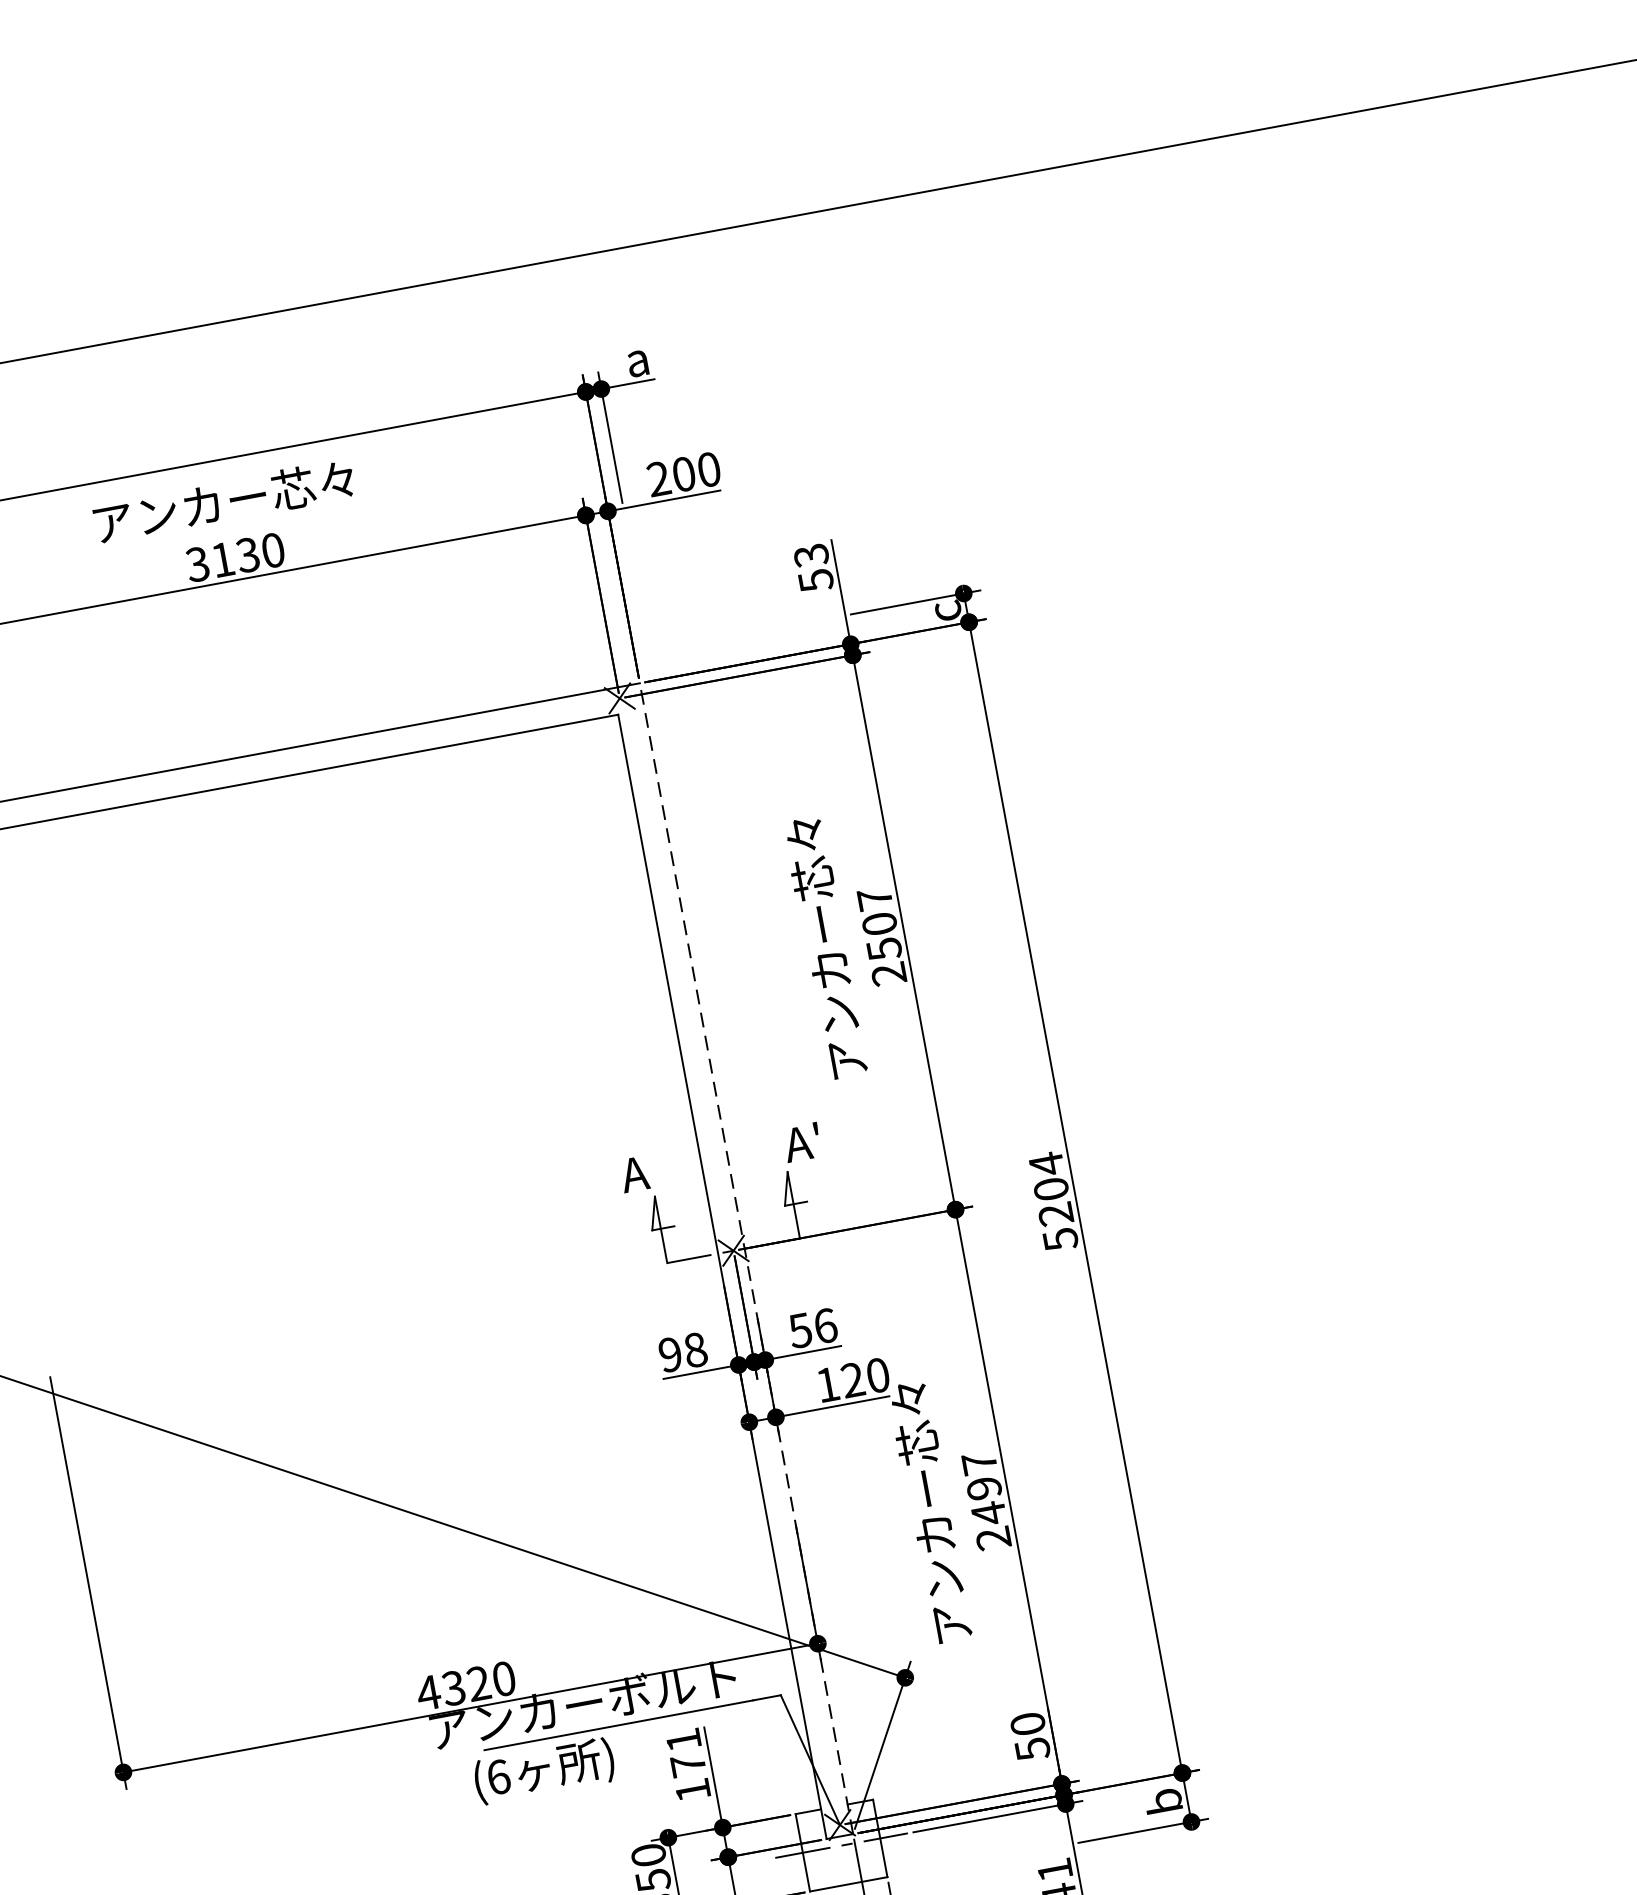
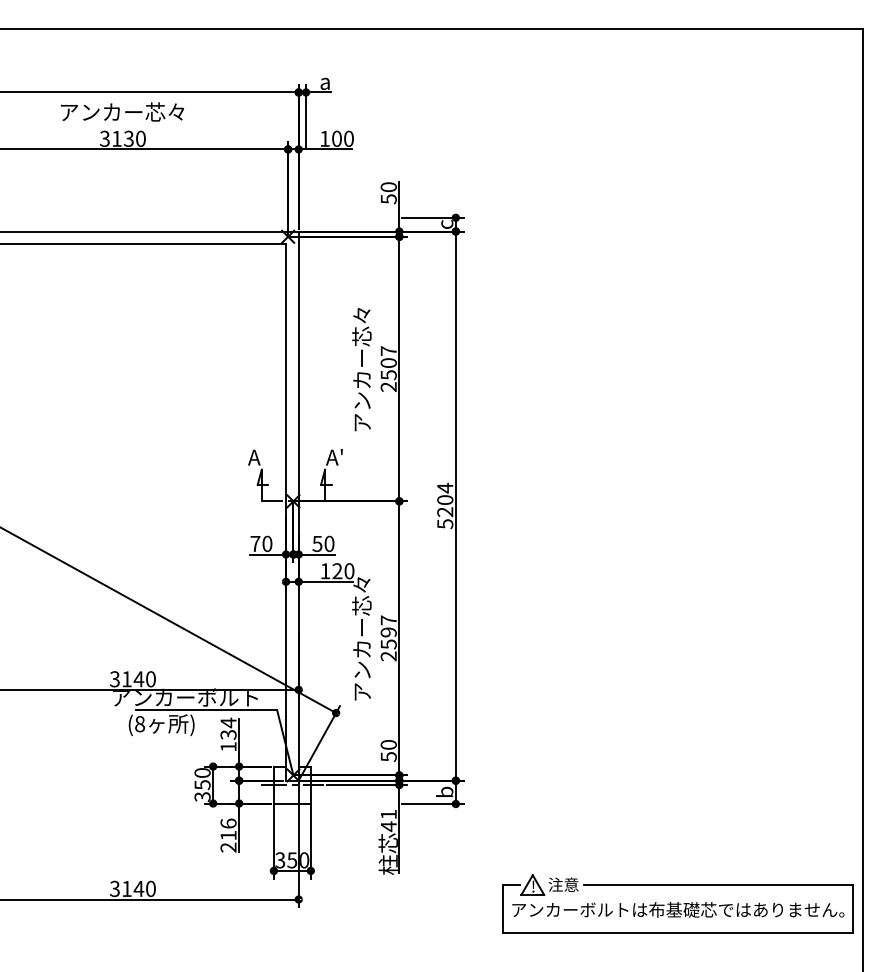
text: (657, 478) -> (324, 138), 200 -> 100
text: (810, 556) -> (388, 187), 53 -> 50
line: (746, 1259) -> (298, 506), dashed -> solid
text: (825, 1325) -> (329, 543), 56 -> 50
text: (683, 1351) -> (261, 543), 98 -> 70
text: (988, 1513) -> (388, 644), 2497 -> 2597
text: (452, 1688) -> (126, 679), 4320 -> 3140
text: (685, 1751) -> (228, 728), 171 -> 134
text: (499, 1777) -> (140, 724), (6 -> (8

